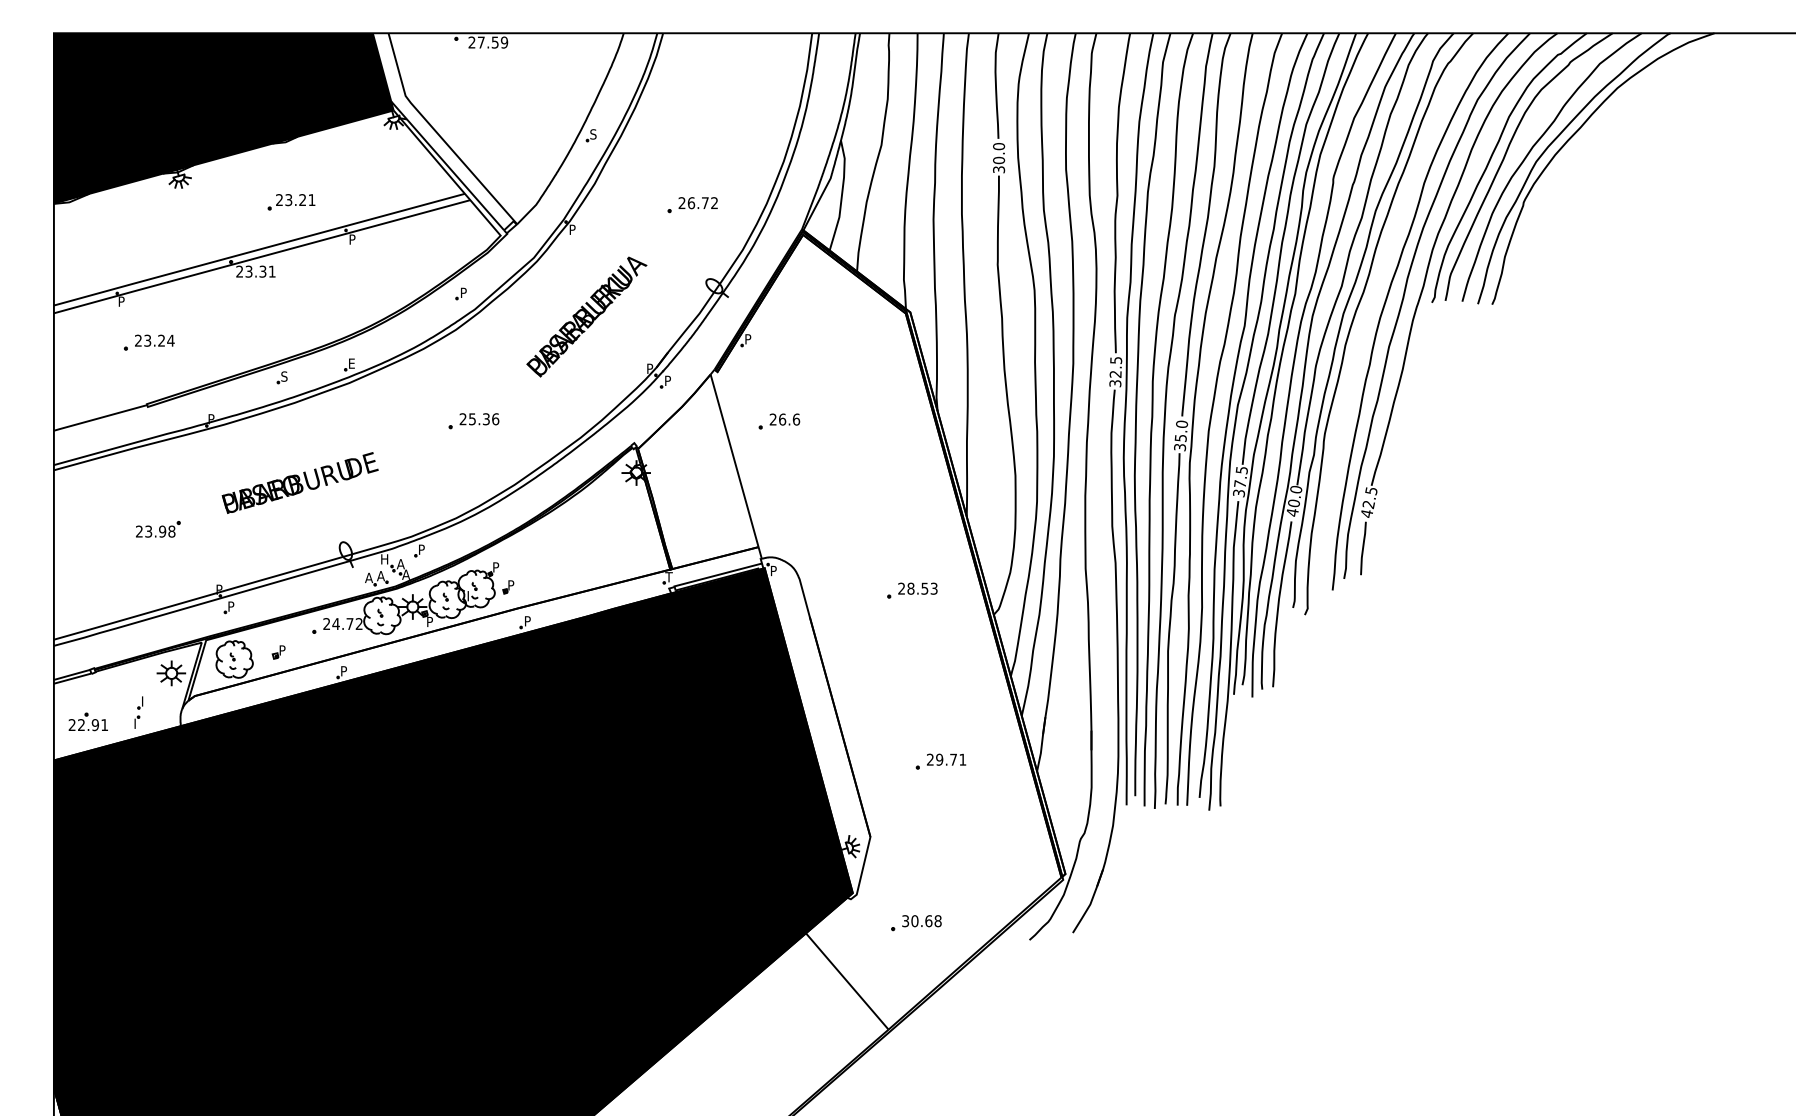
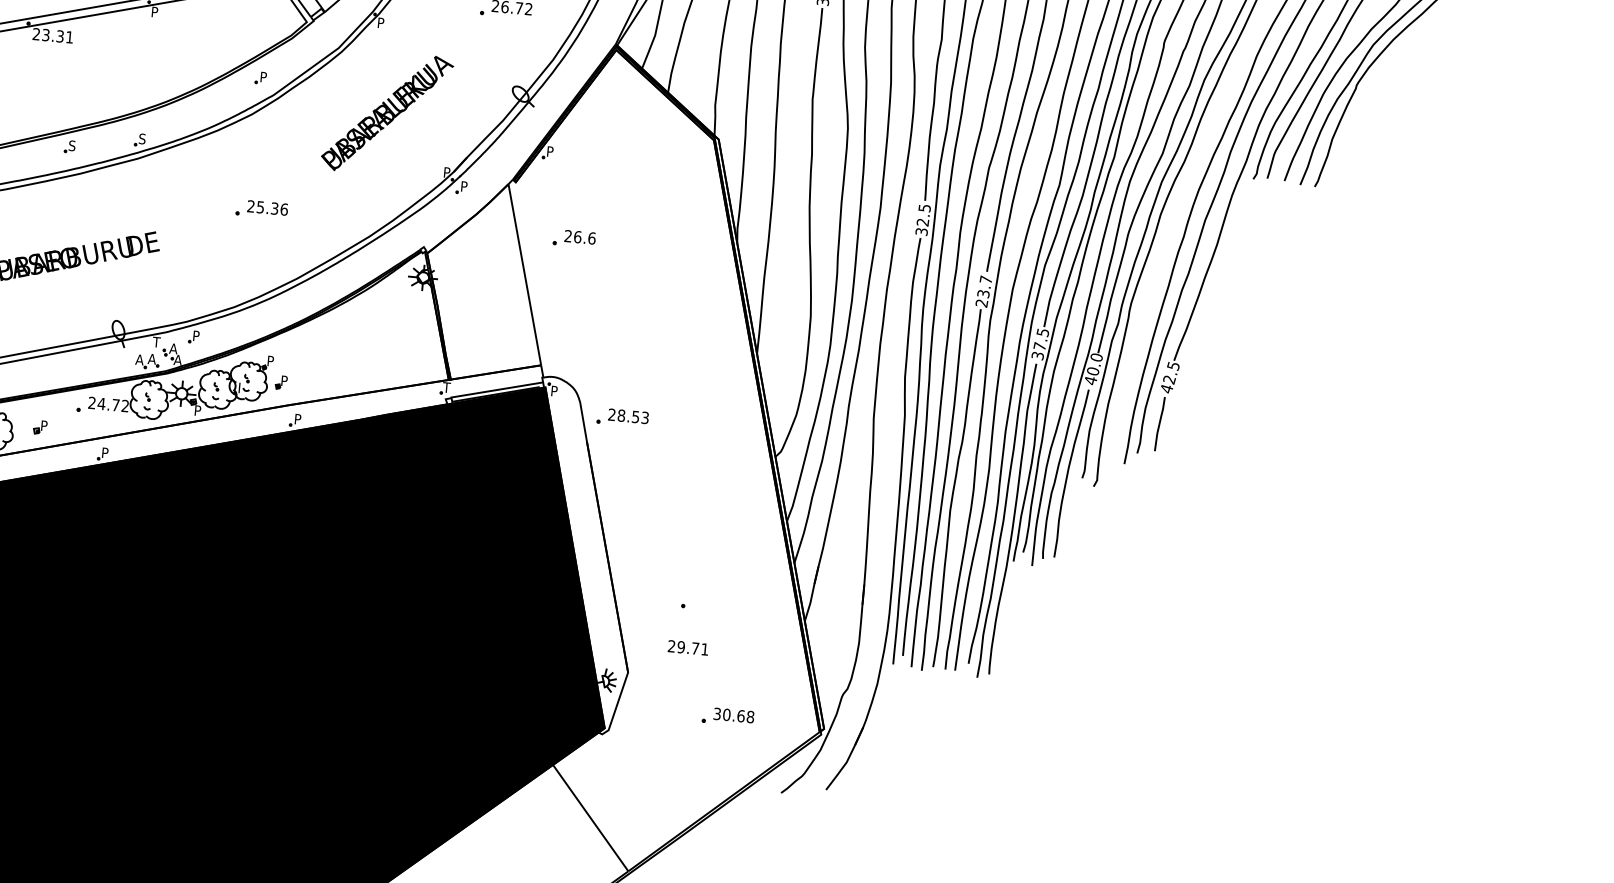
text: (351, 363) -> (142, 138), E -> S
text: (1181, 435) -> (984, 291), 35.0 -> 23.7
text: (384, 559) -> (157, 342), H -> T
part: (912, 590) -> (622, 417), moved
text: (946, 759) -> (688, 647), moved
part: (916, 923) -> (728, 717), moved

